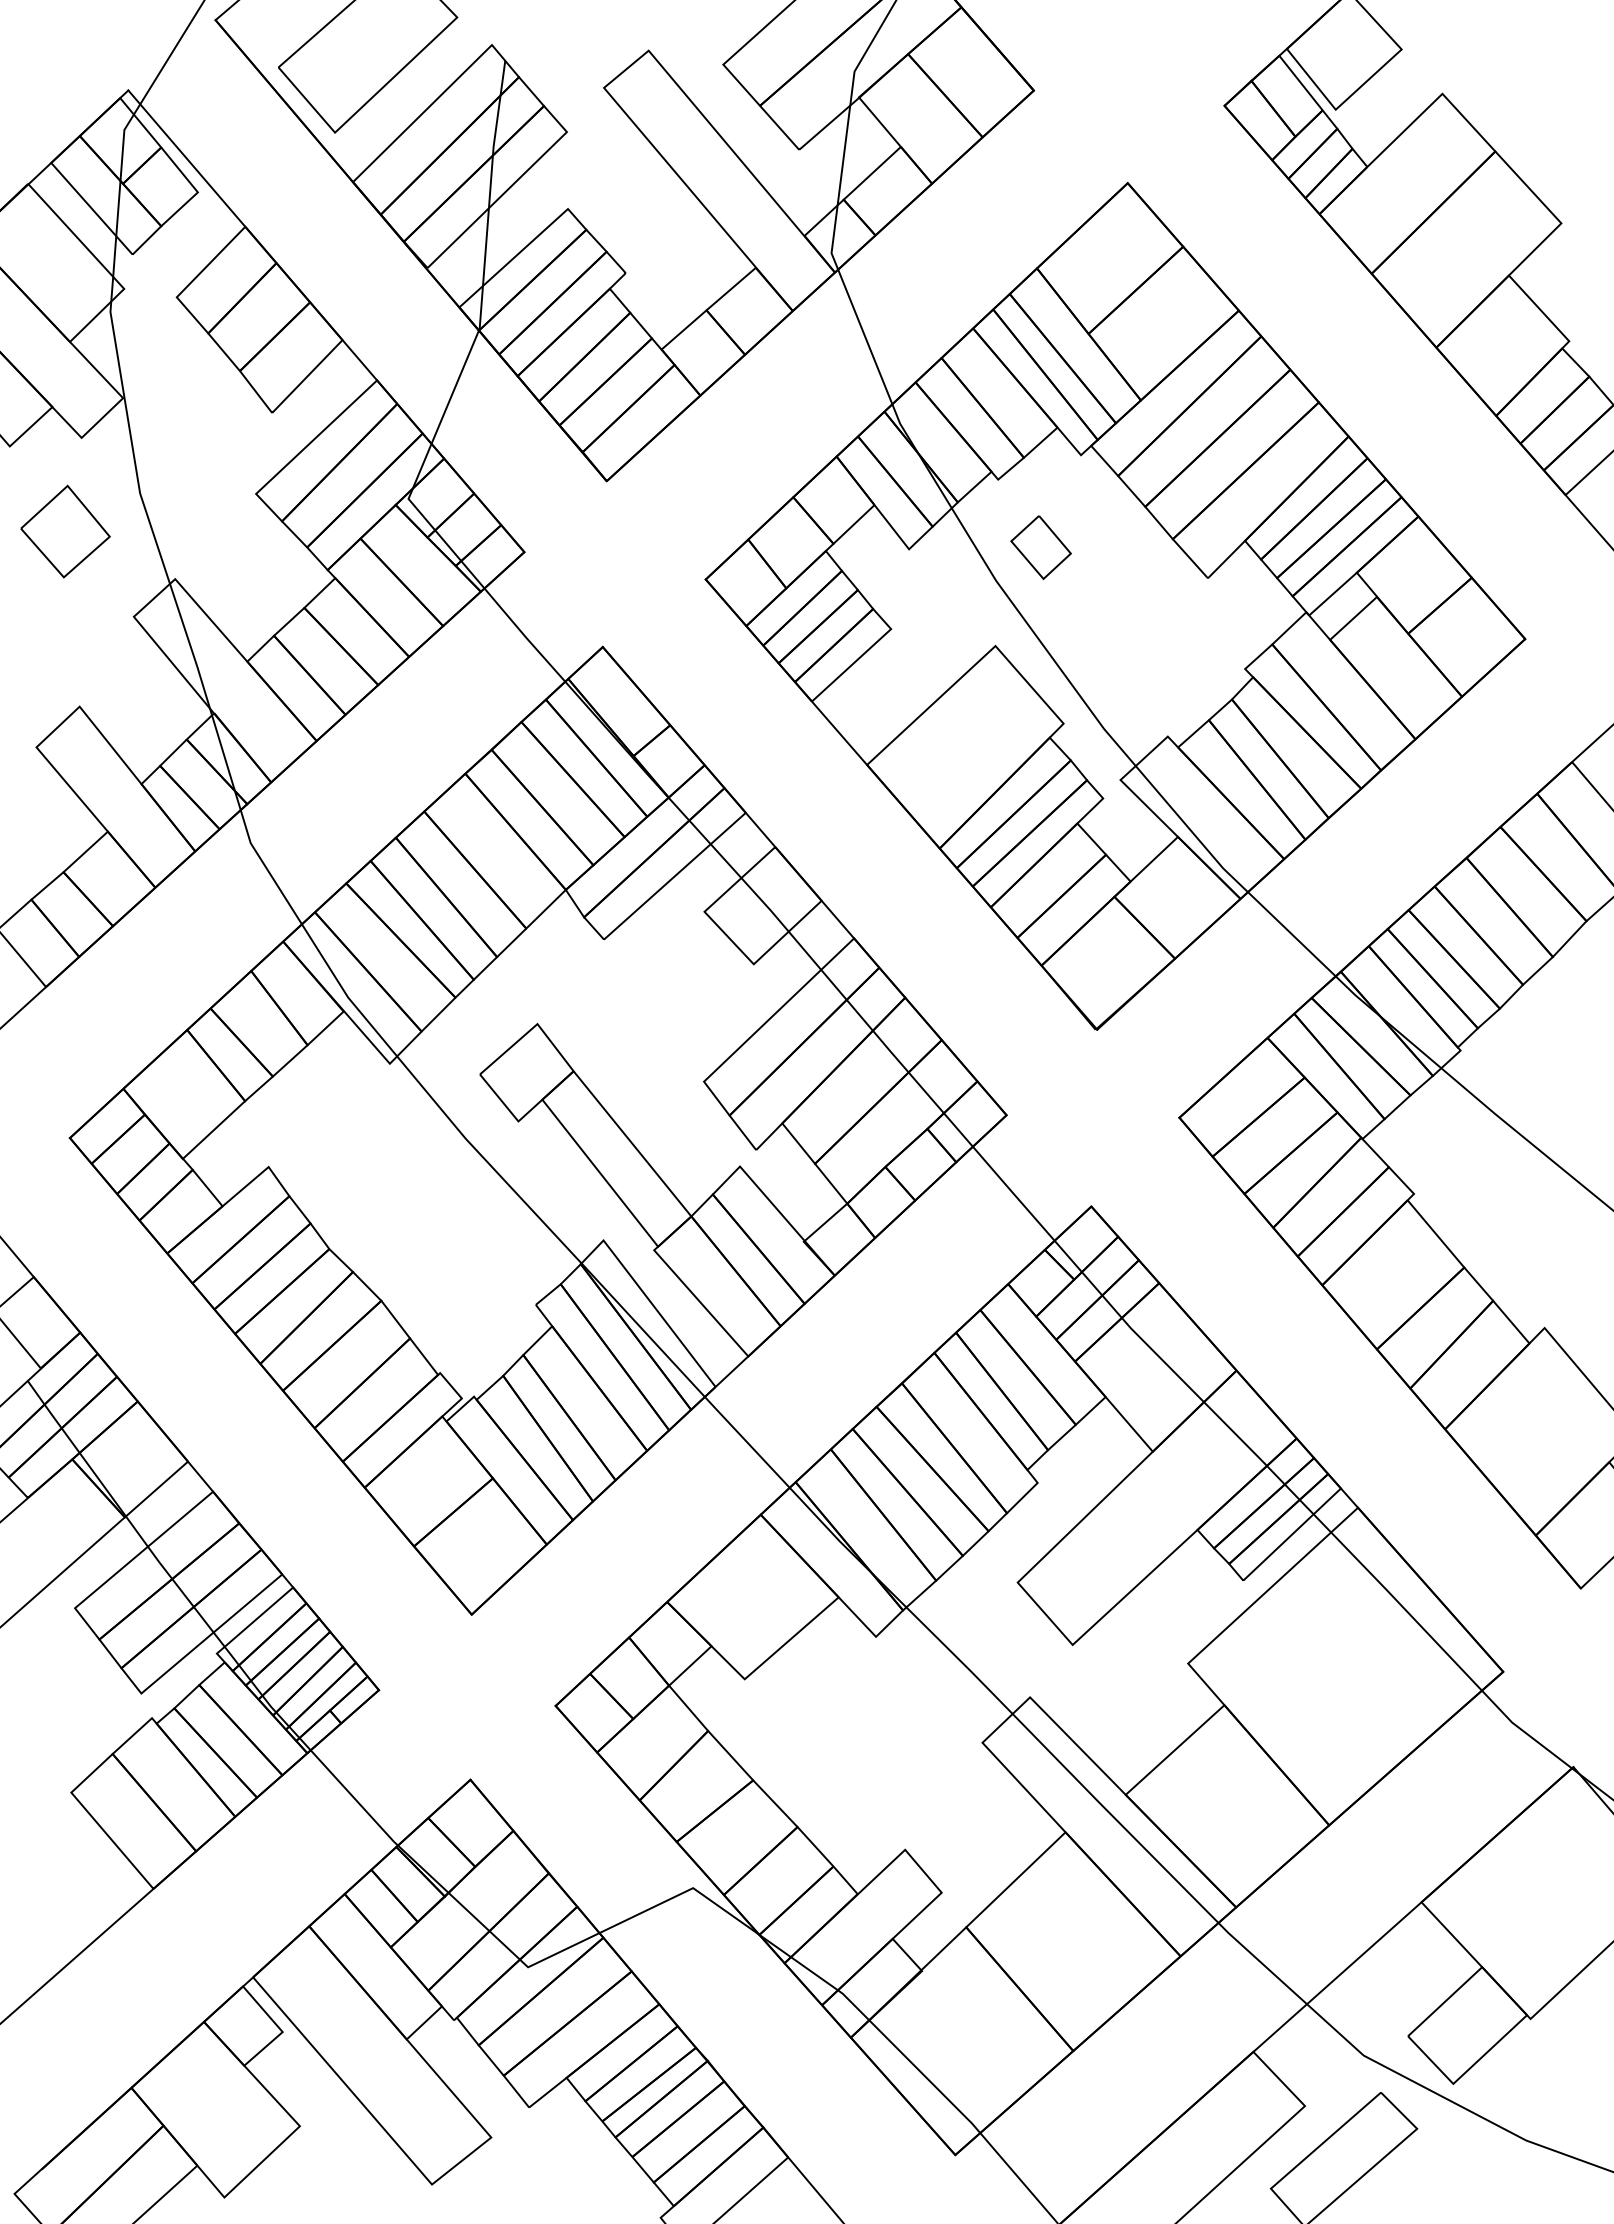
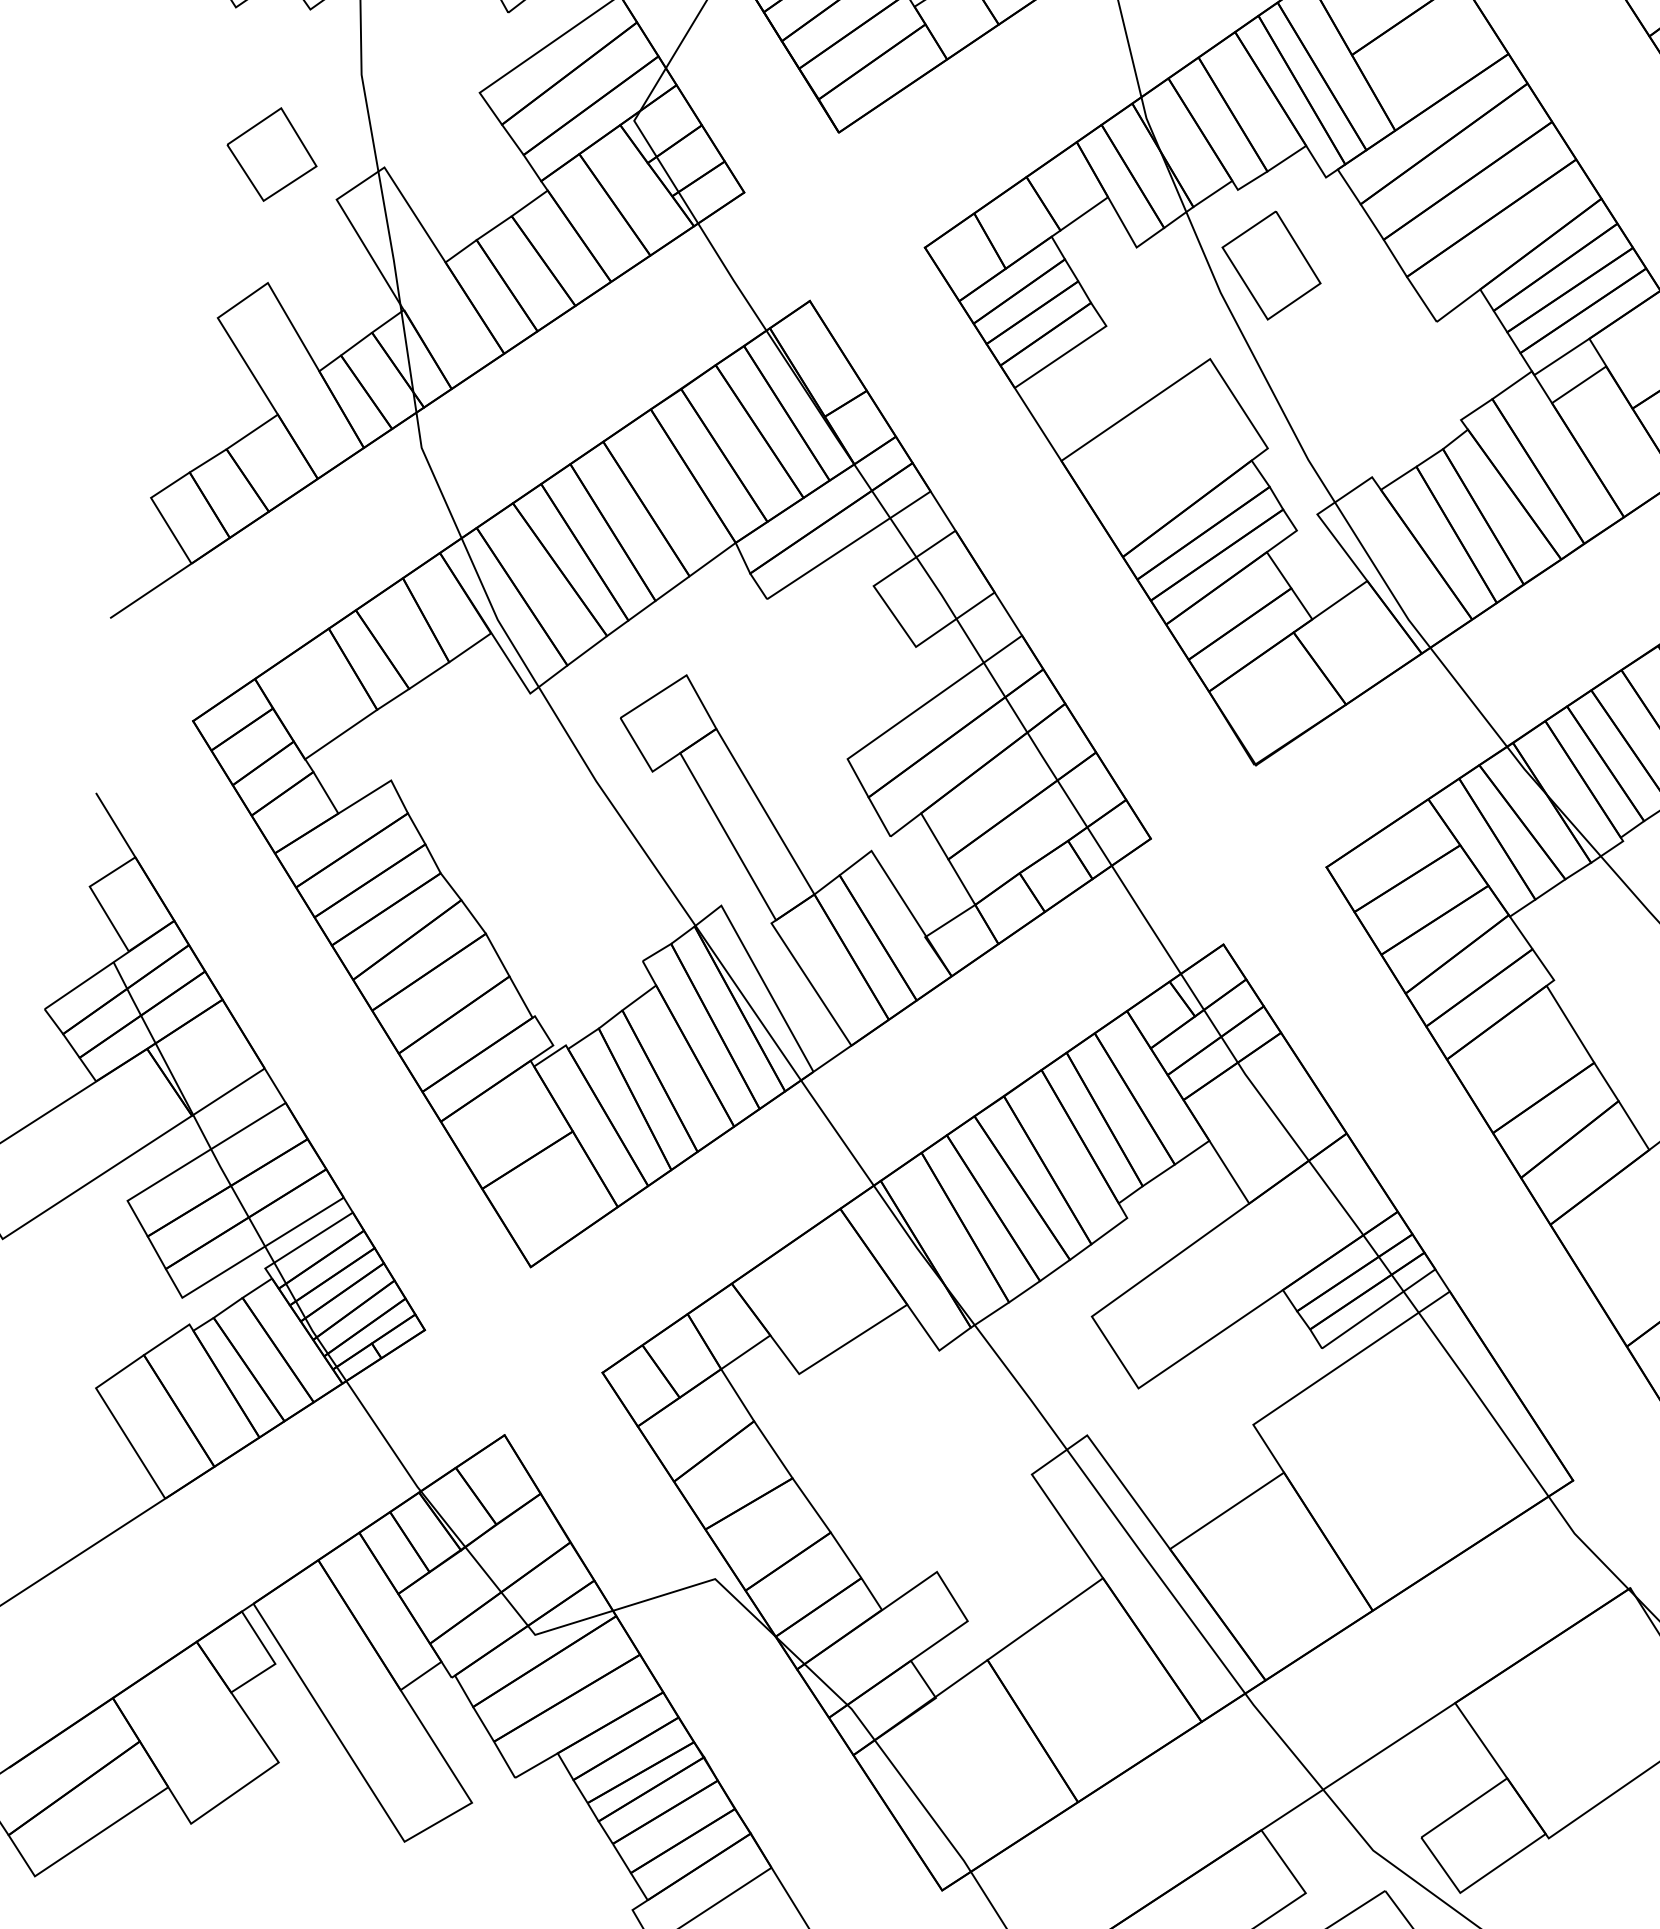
part: (65, 531) -> (272, 154), moved
part: (1040, 547) -> (1270, 265), size x1.67

